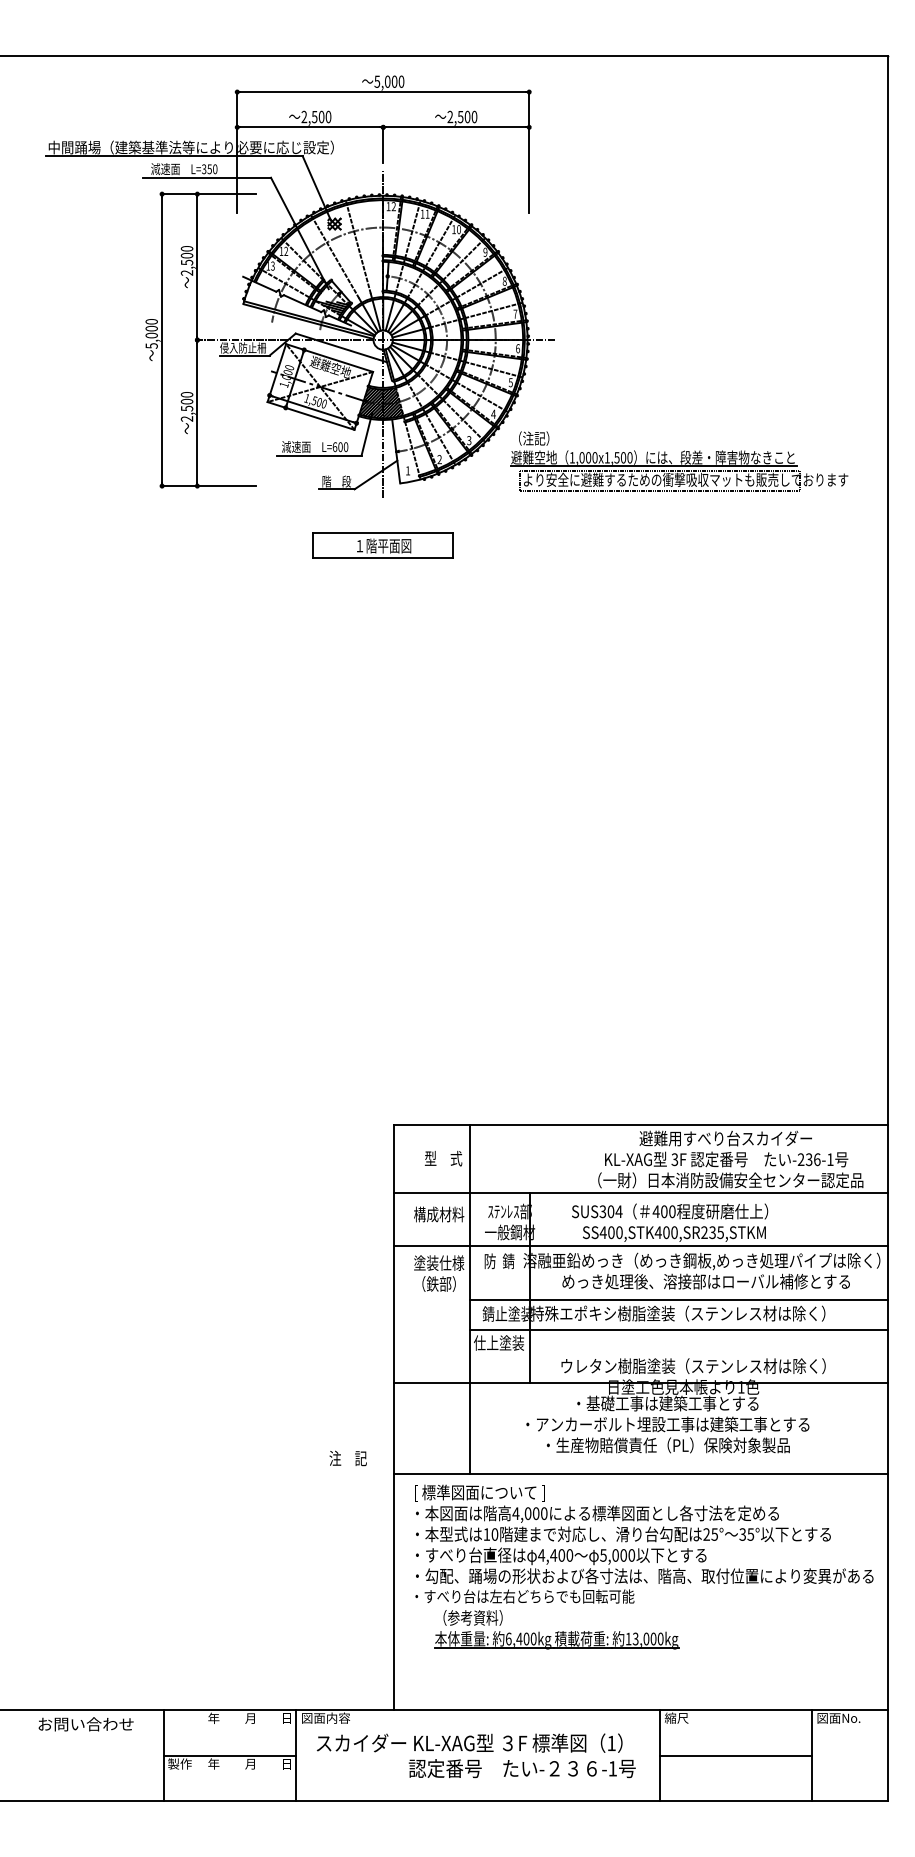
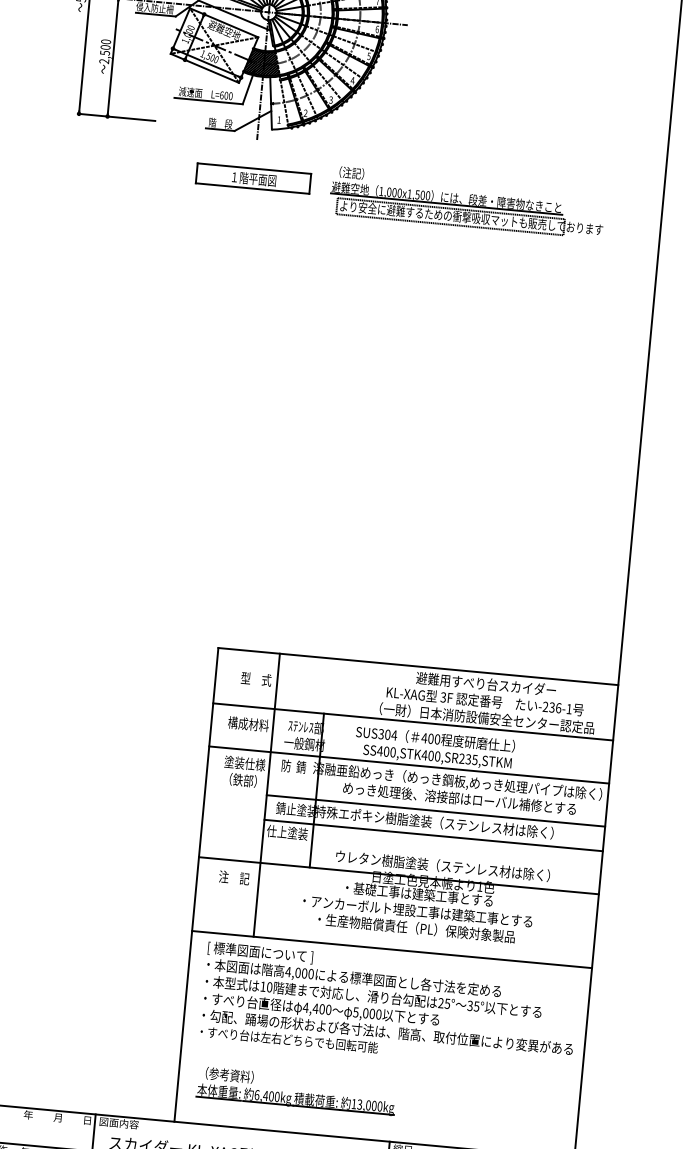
part: (679, 461) -> (467, 202), moved
text: (347, 1458) -> (233, 877), moved
part: (556, 1629) -> (296, 1090), moved

